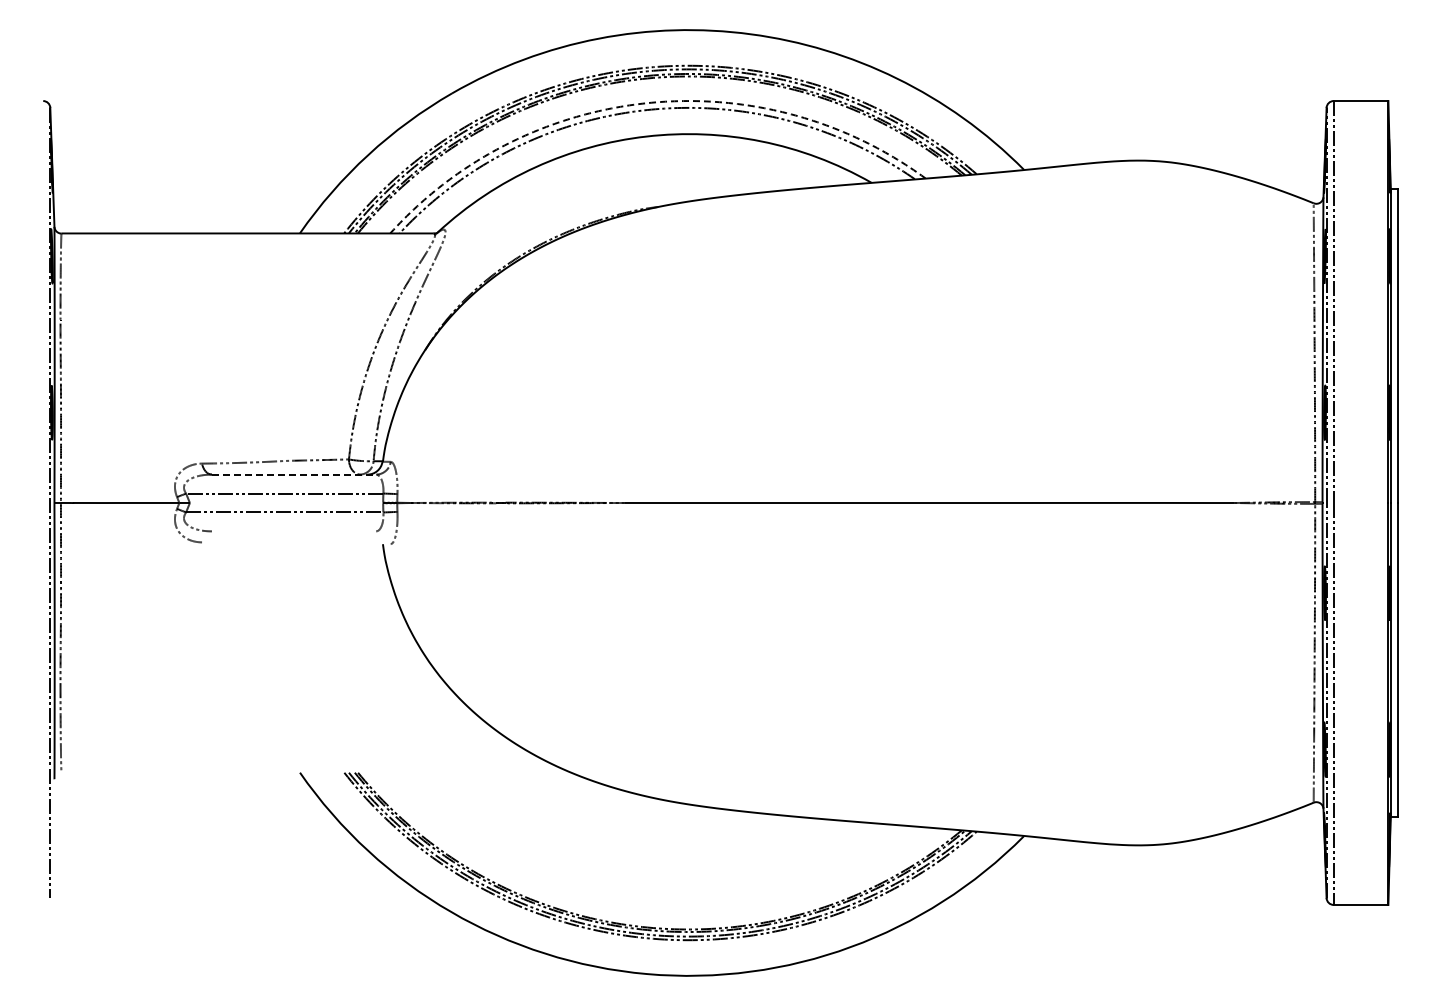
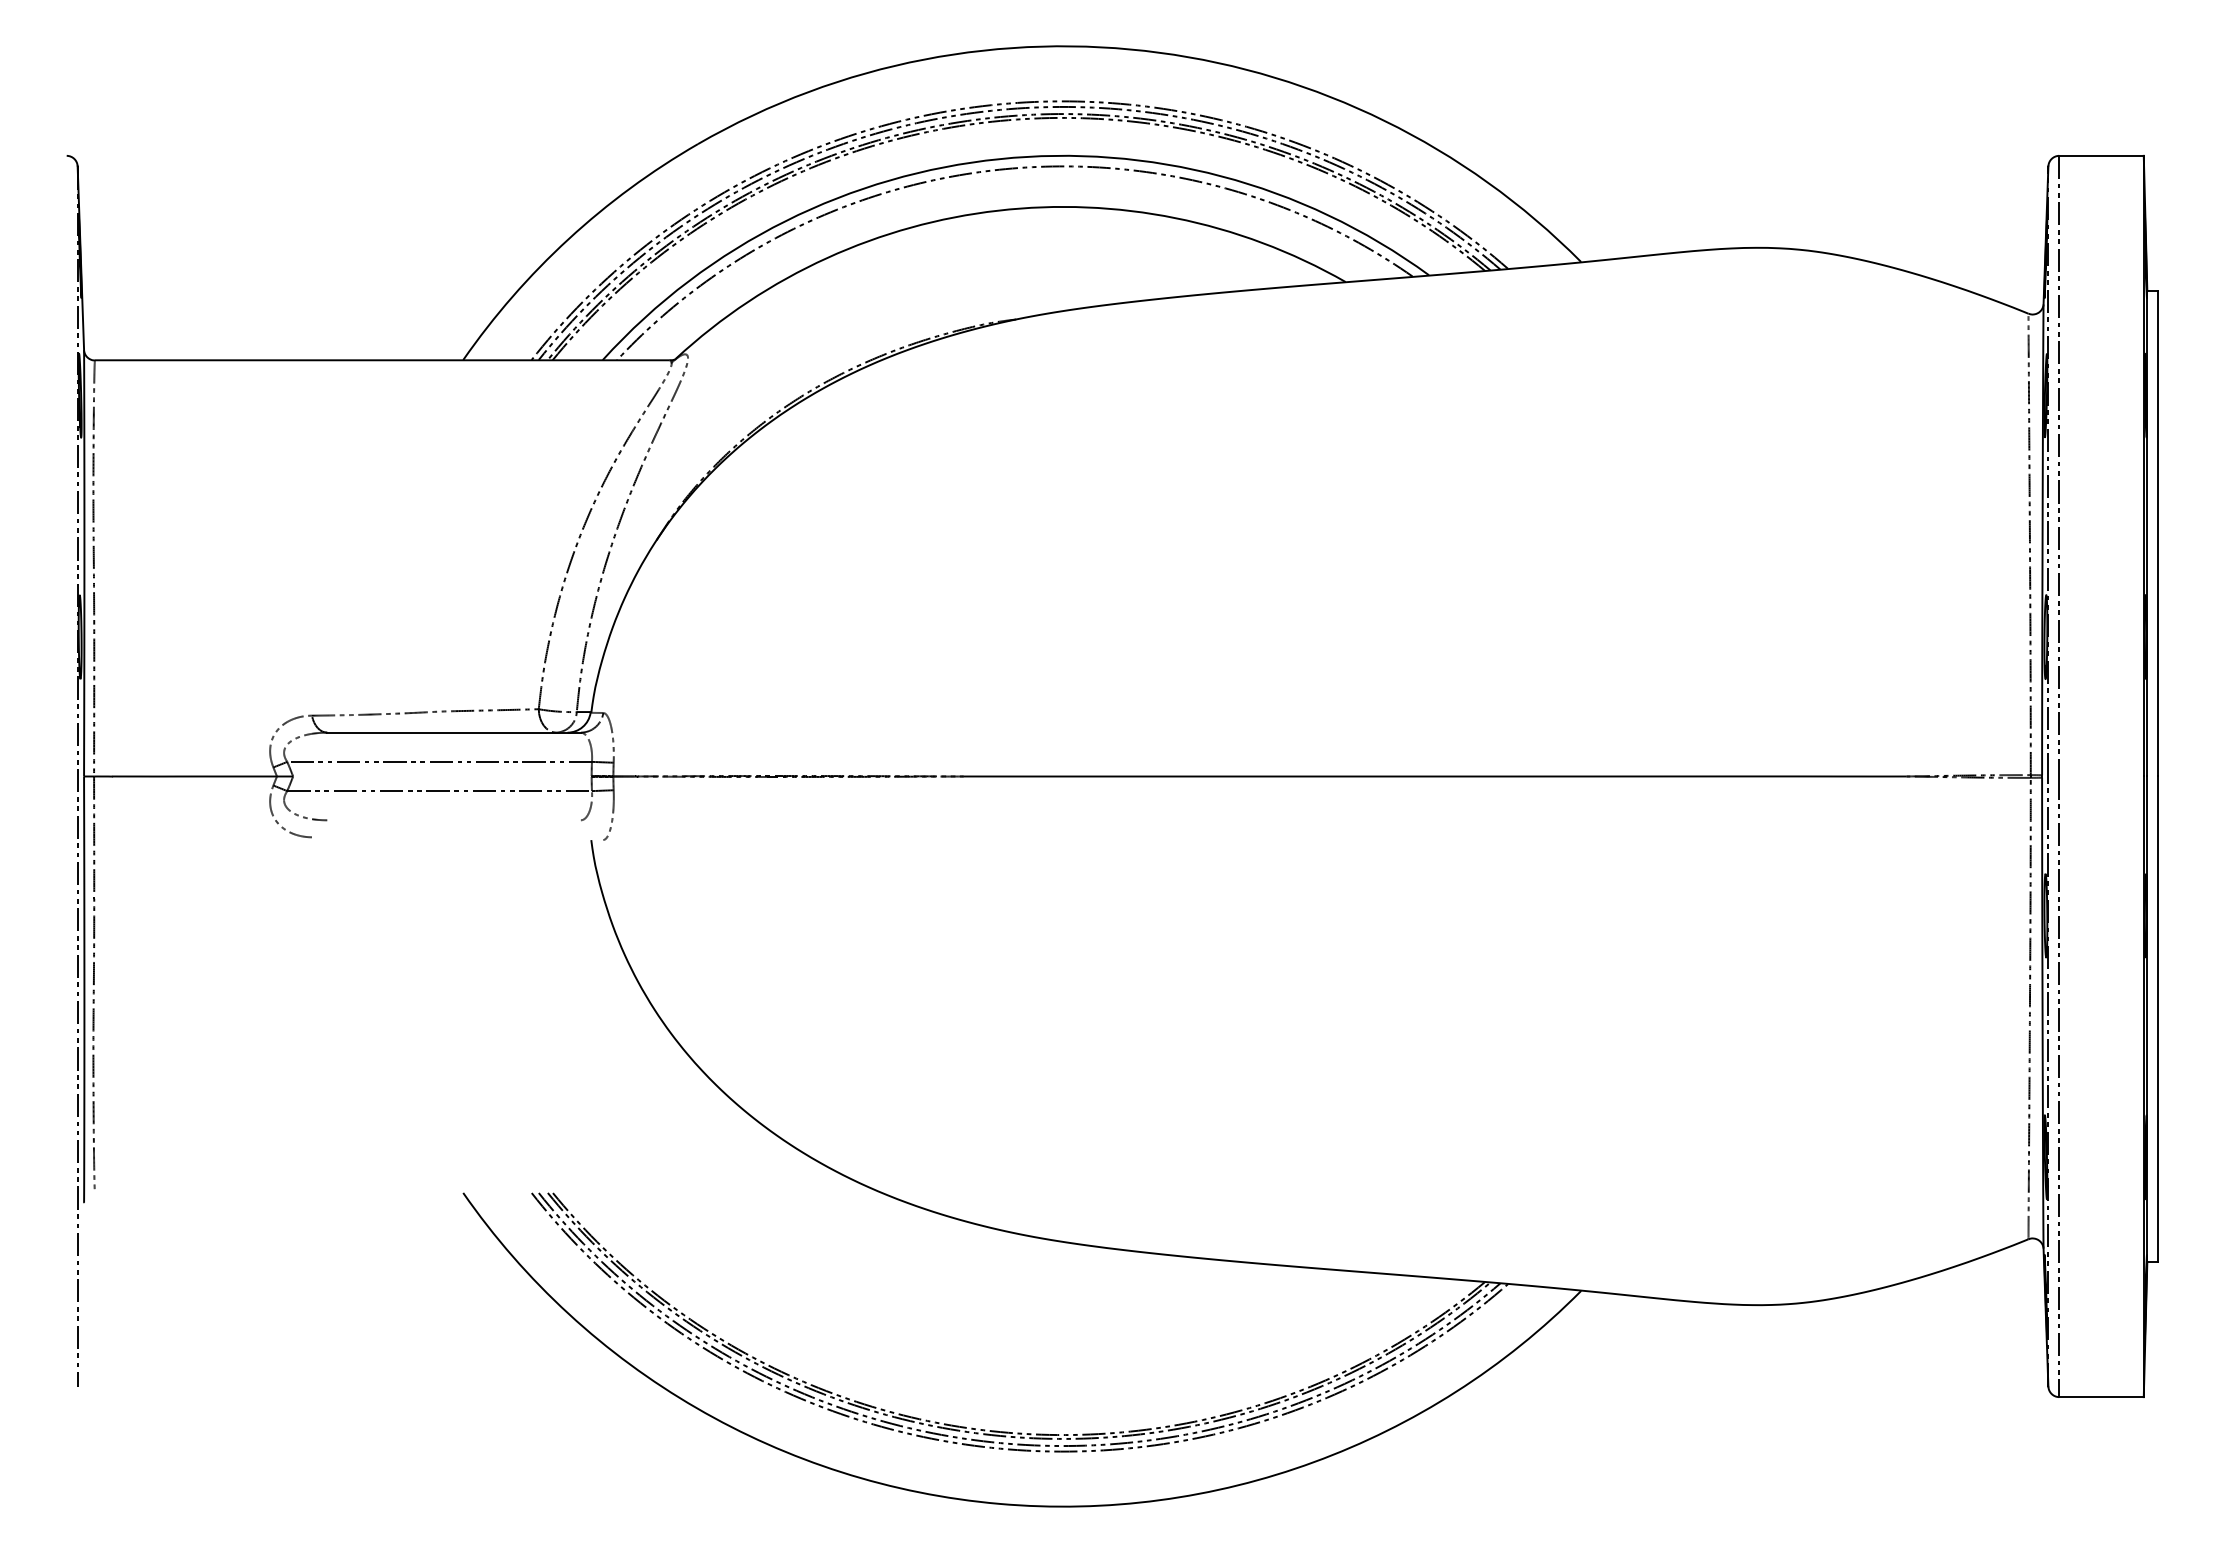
arc: (647, 103) -> (999, 159), dashed -> solid
line: (294, 474) -> (454, 732), dashed -> solid

